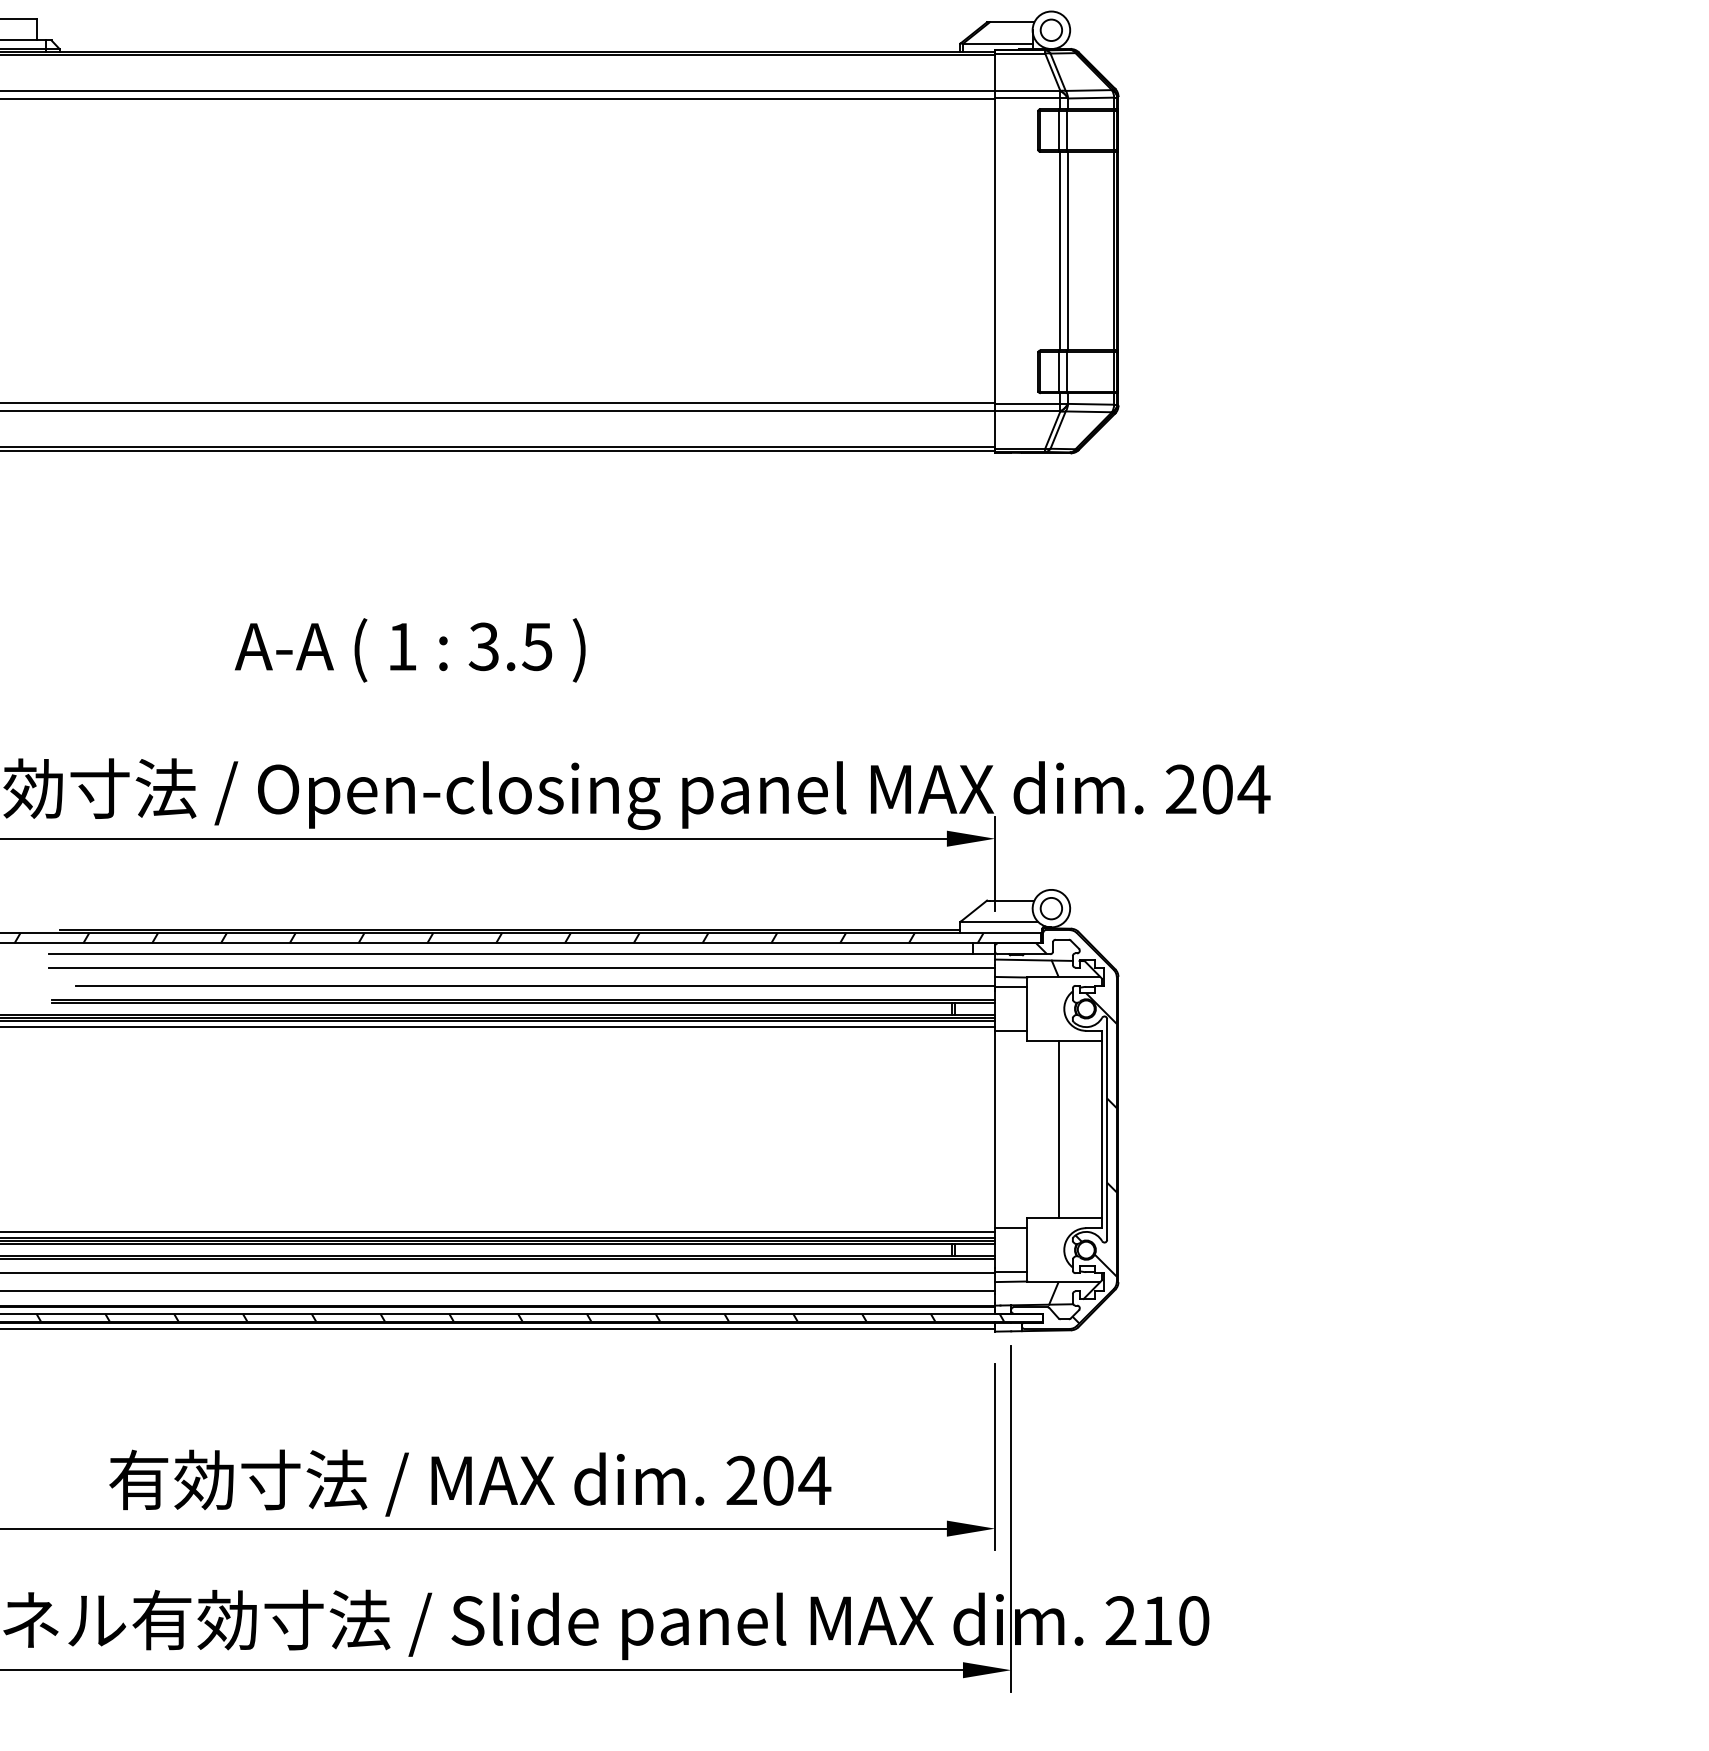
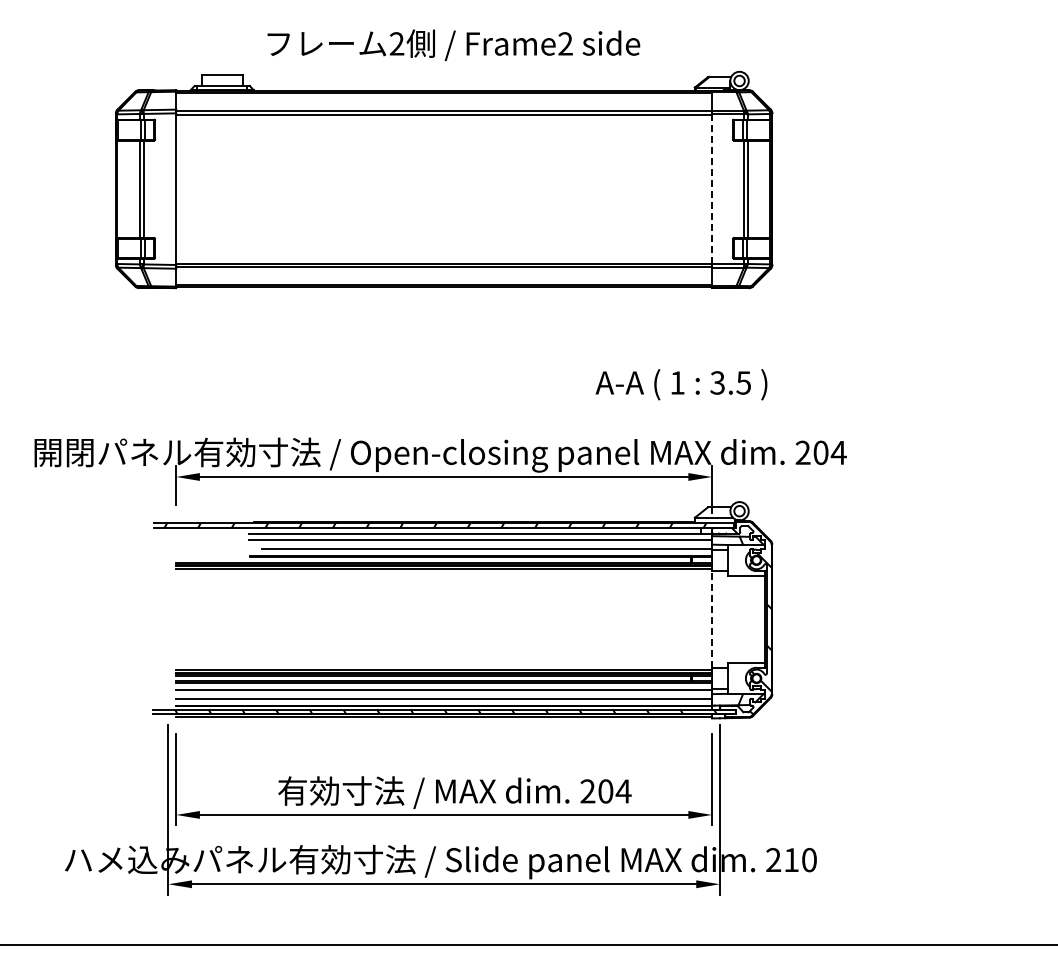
line: (994, 251) -> (711, 189), solid -> dashed
text: (410, 649) -> (681, 384), moved
line: (994, 1127) -> (711, 618), solid -> dashed
line: (1059, 1129) -> (743, 619), removed

